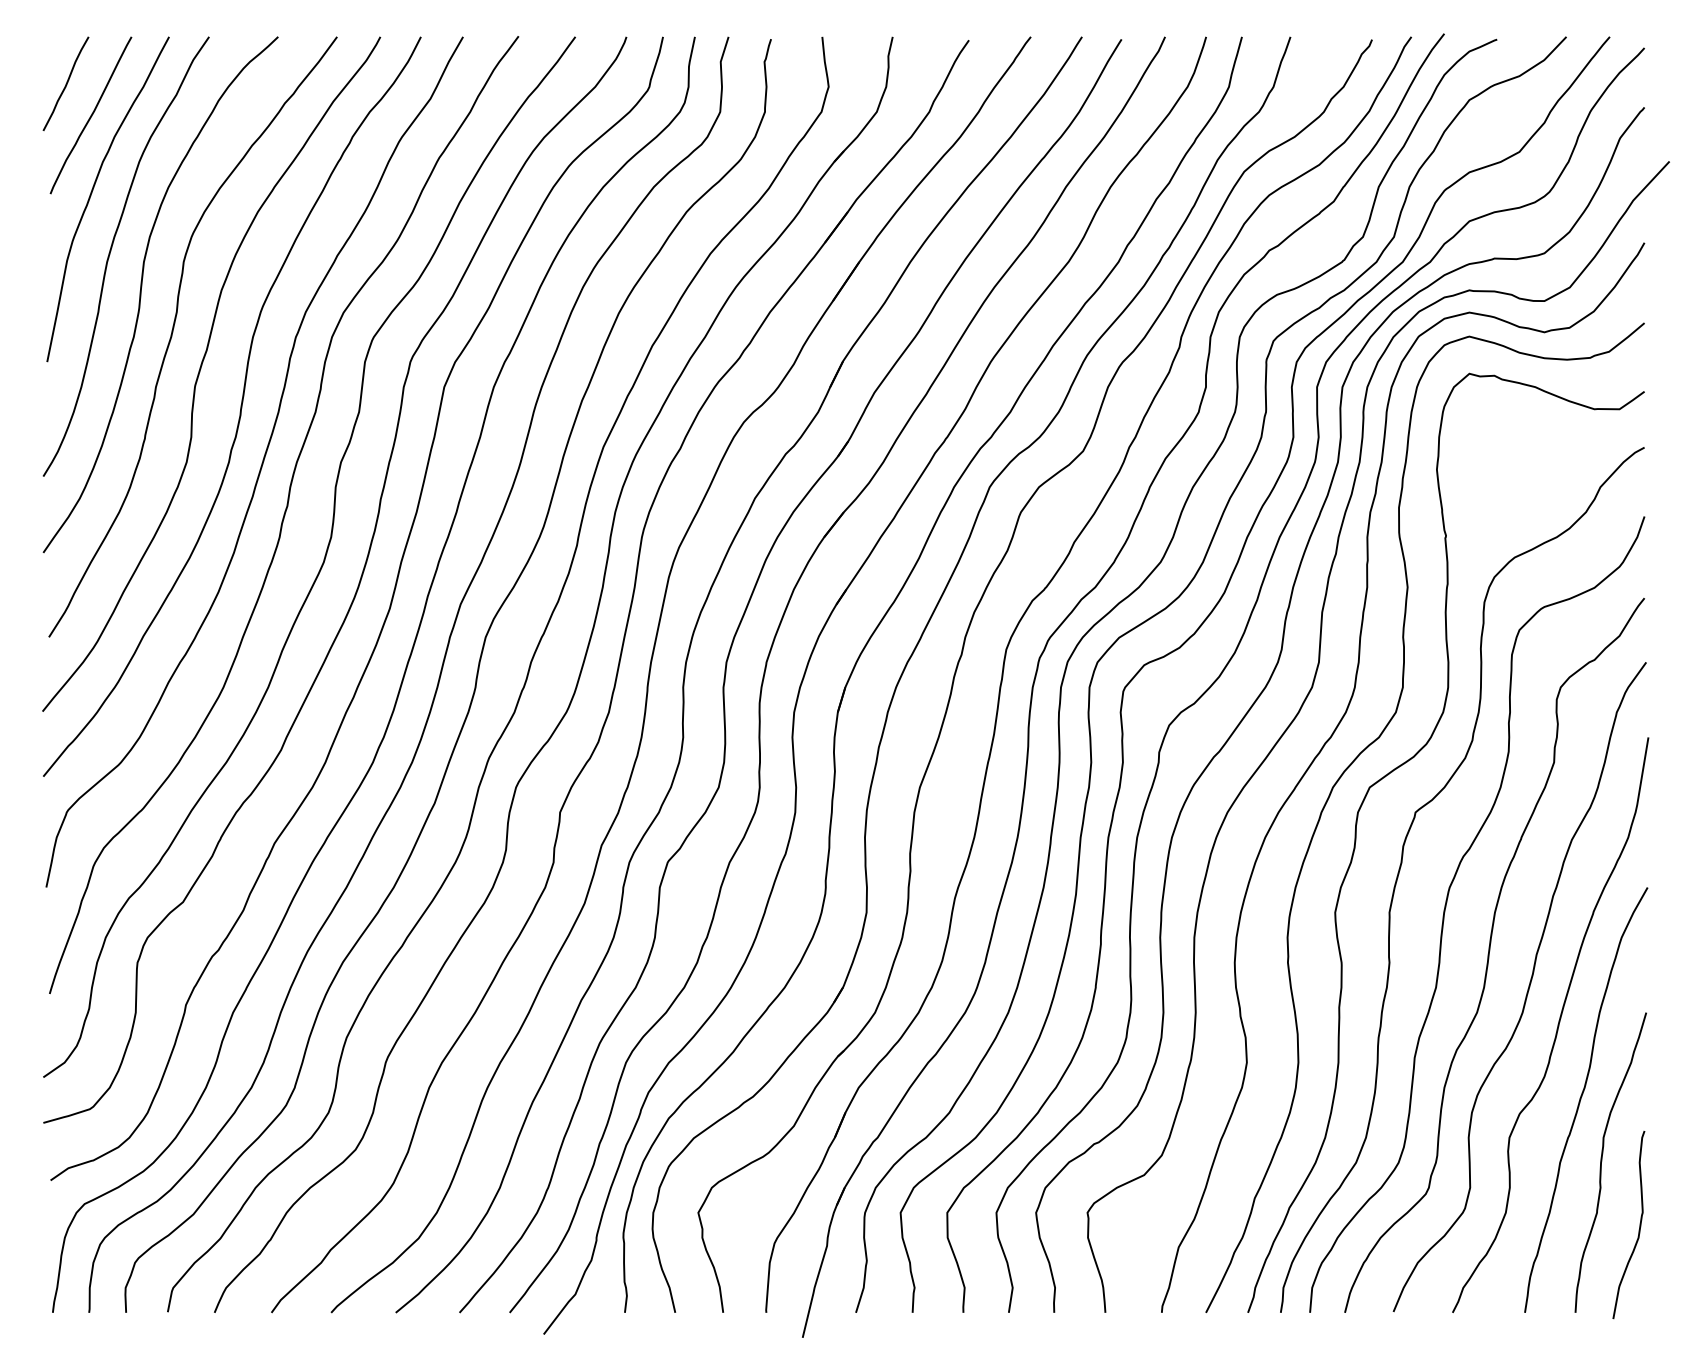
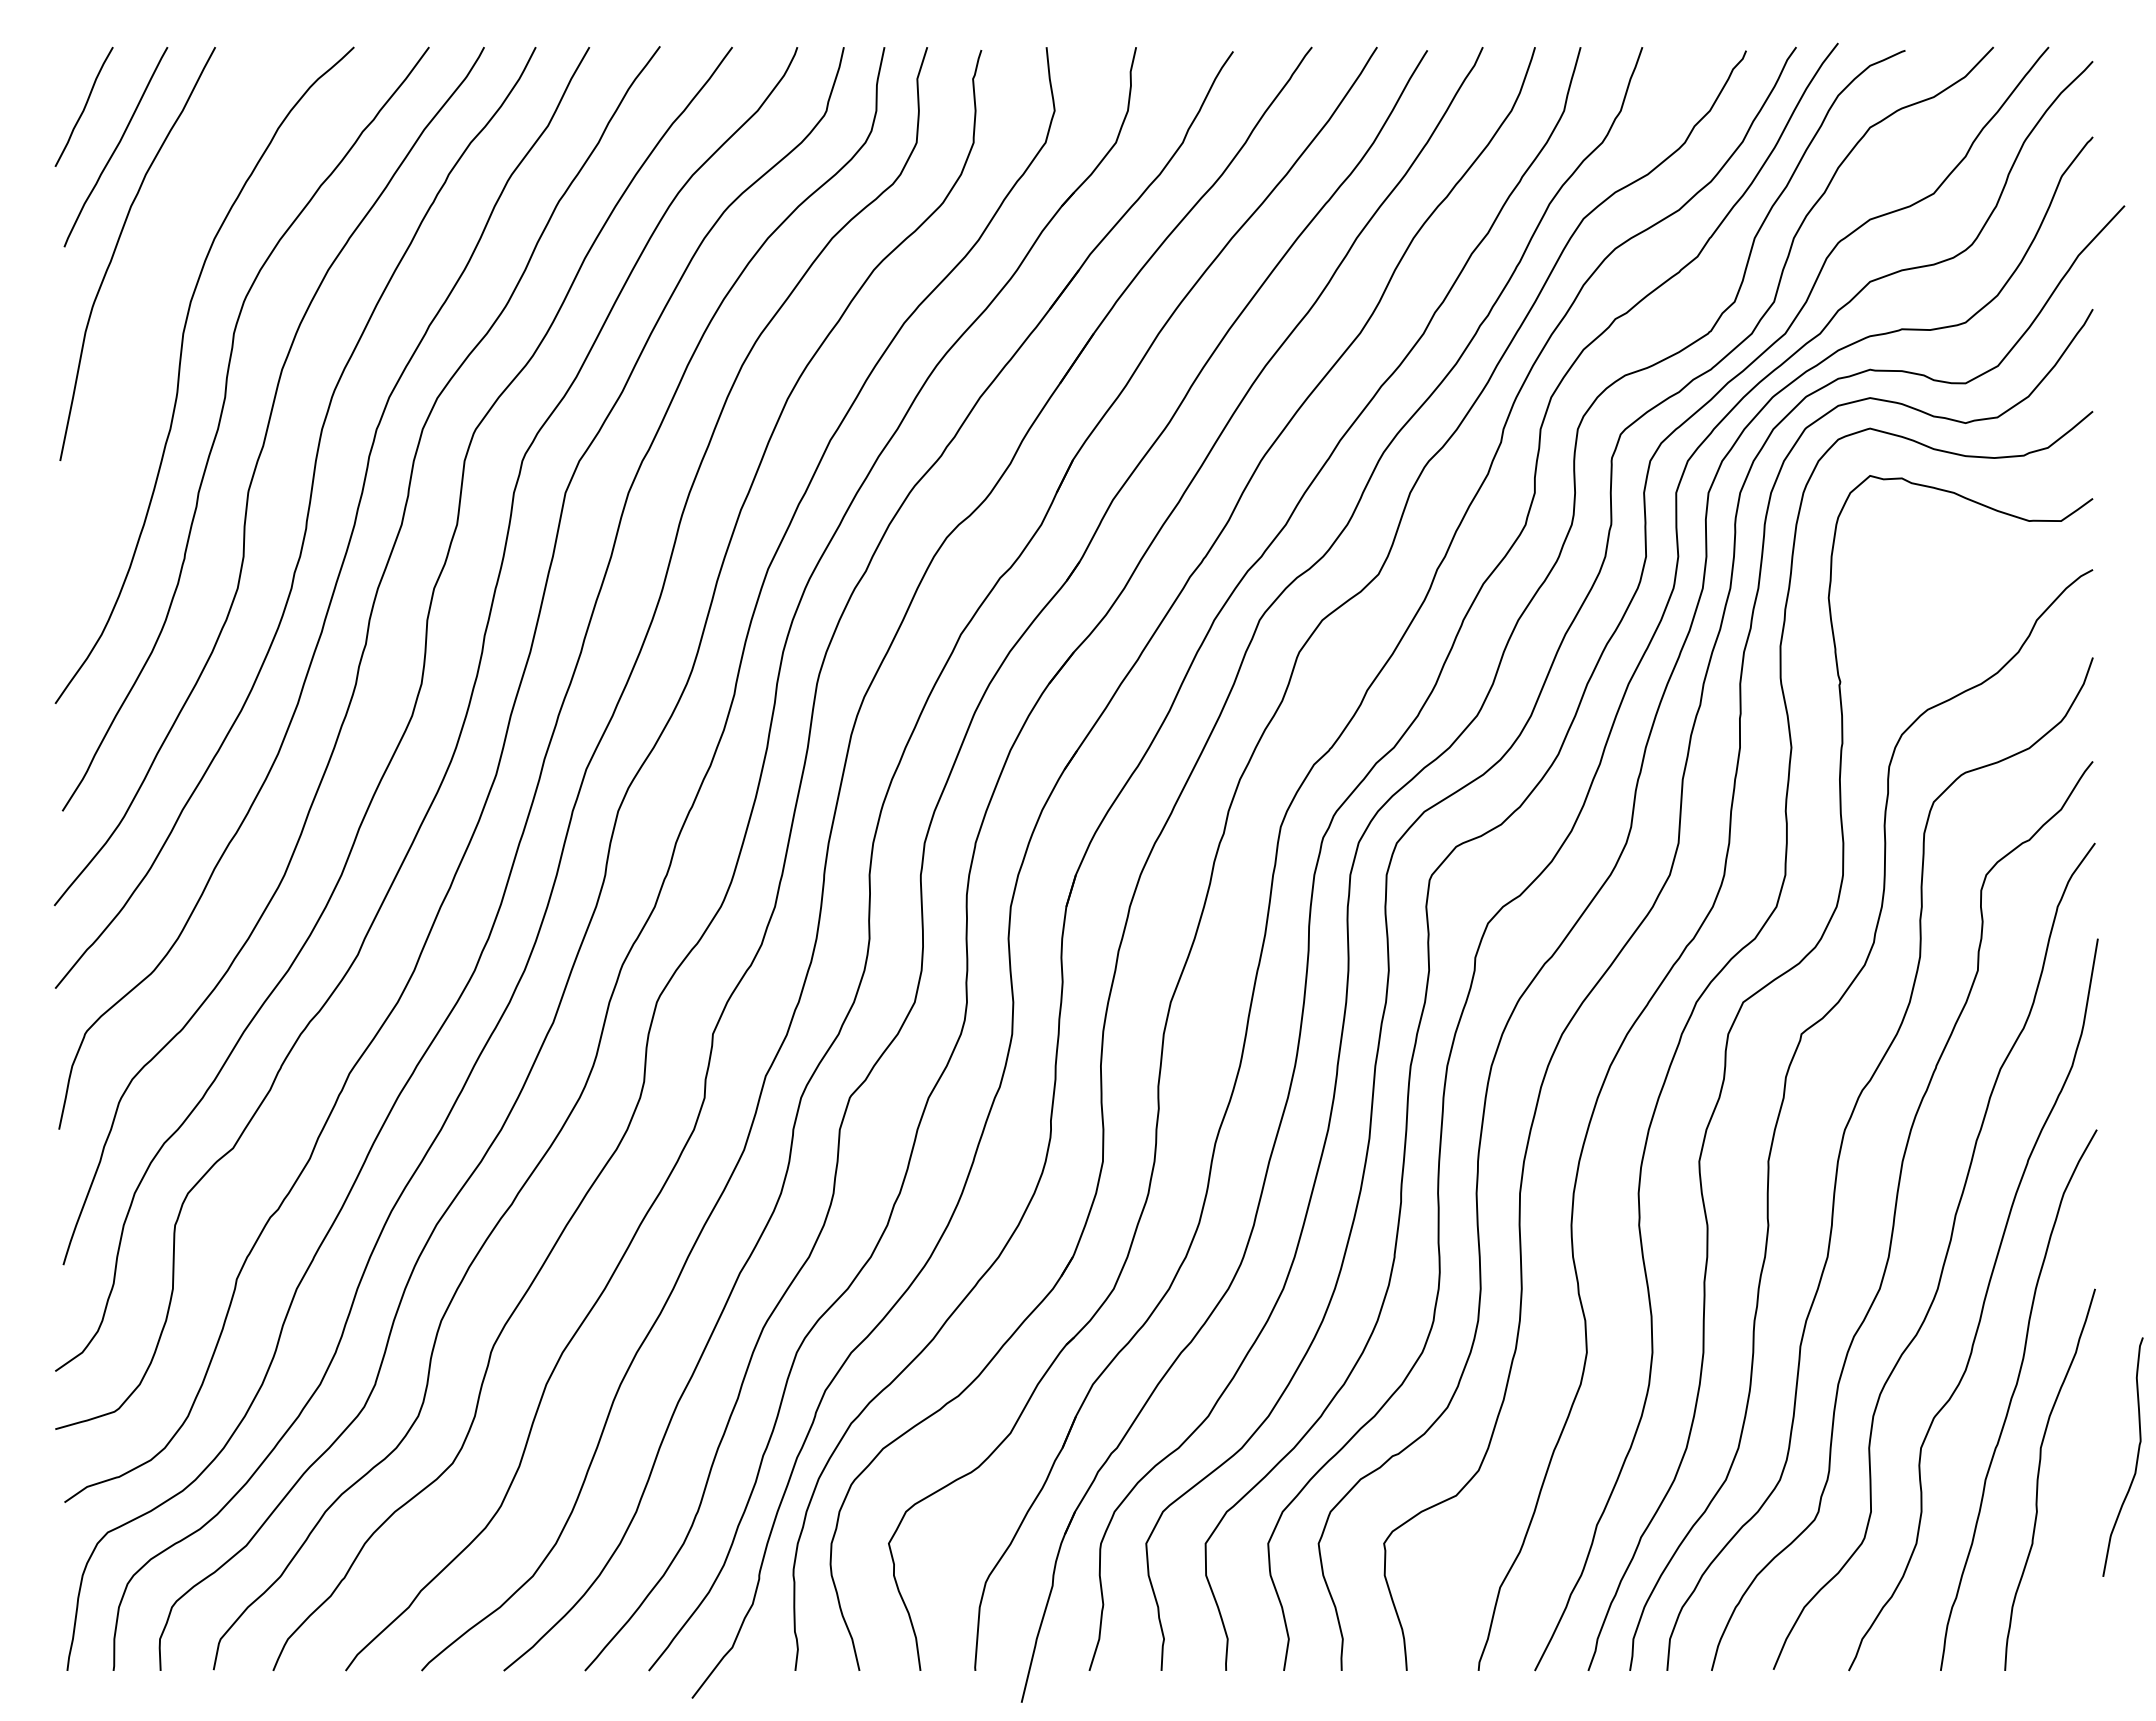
curve: (111, 251) -> (141, 320), removed
curve: (1639, 1225) -> (2136, 1457), moved

